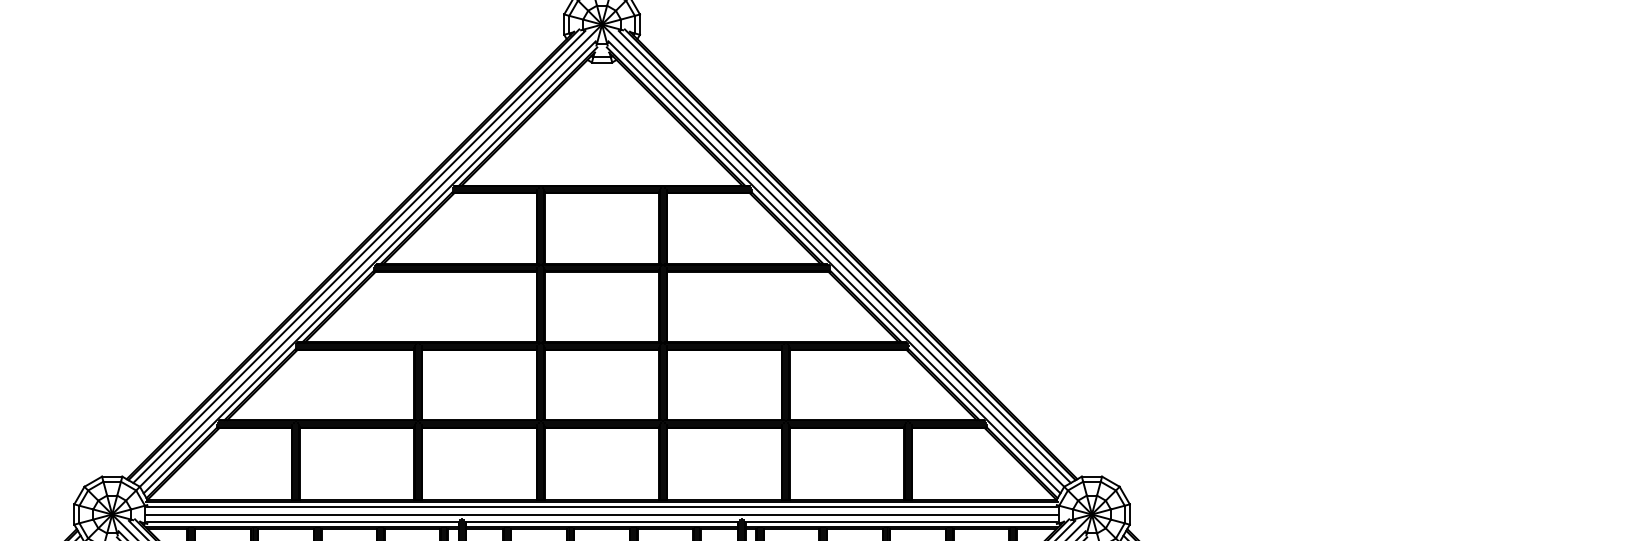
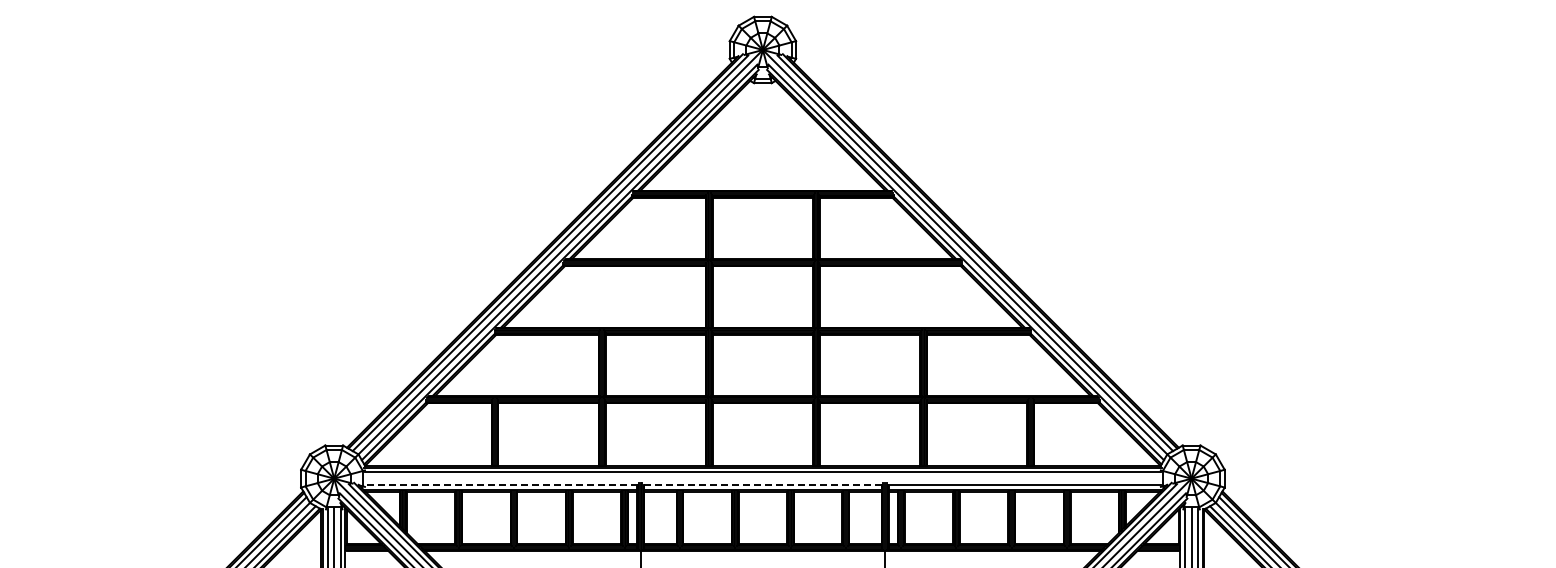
line: (601, 514) -> (762, 478), removed
line: (303, 522) -> (501, 485), solid -> dashed
line: (601, 522) -> (762, 485), solid -> dashed

